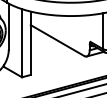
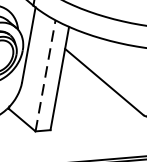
line: (22, 42) -> (46, 74), solid -> dashed

